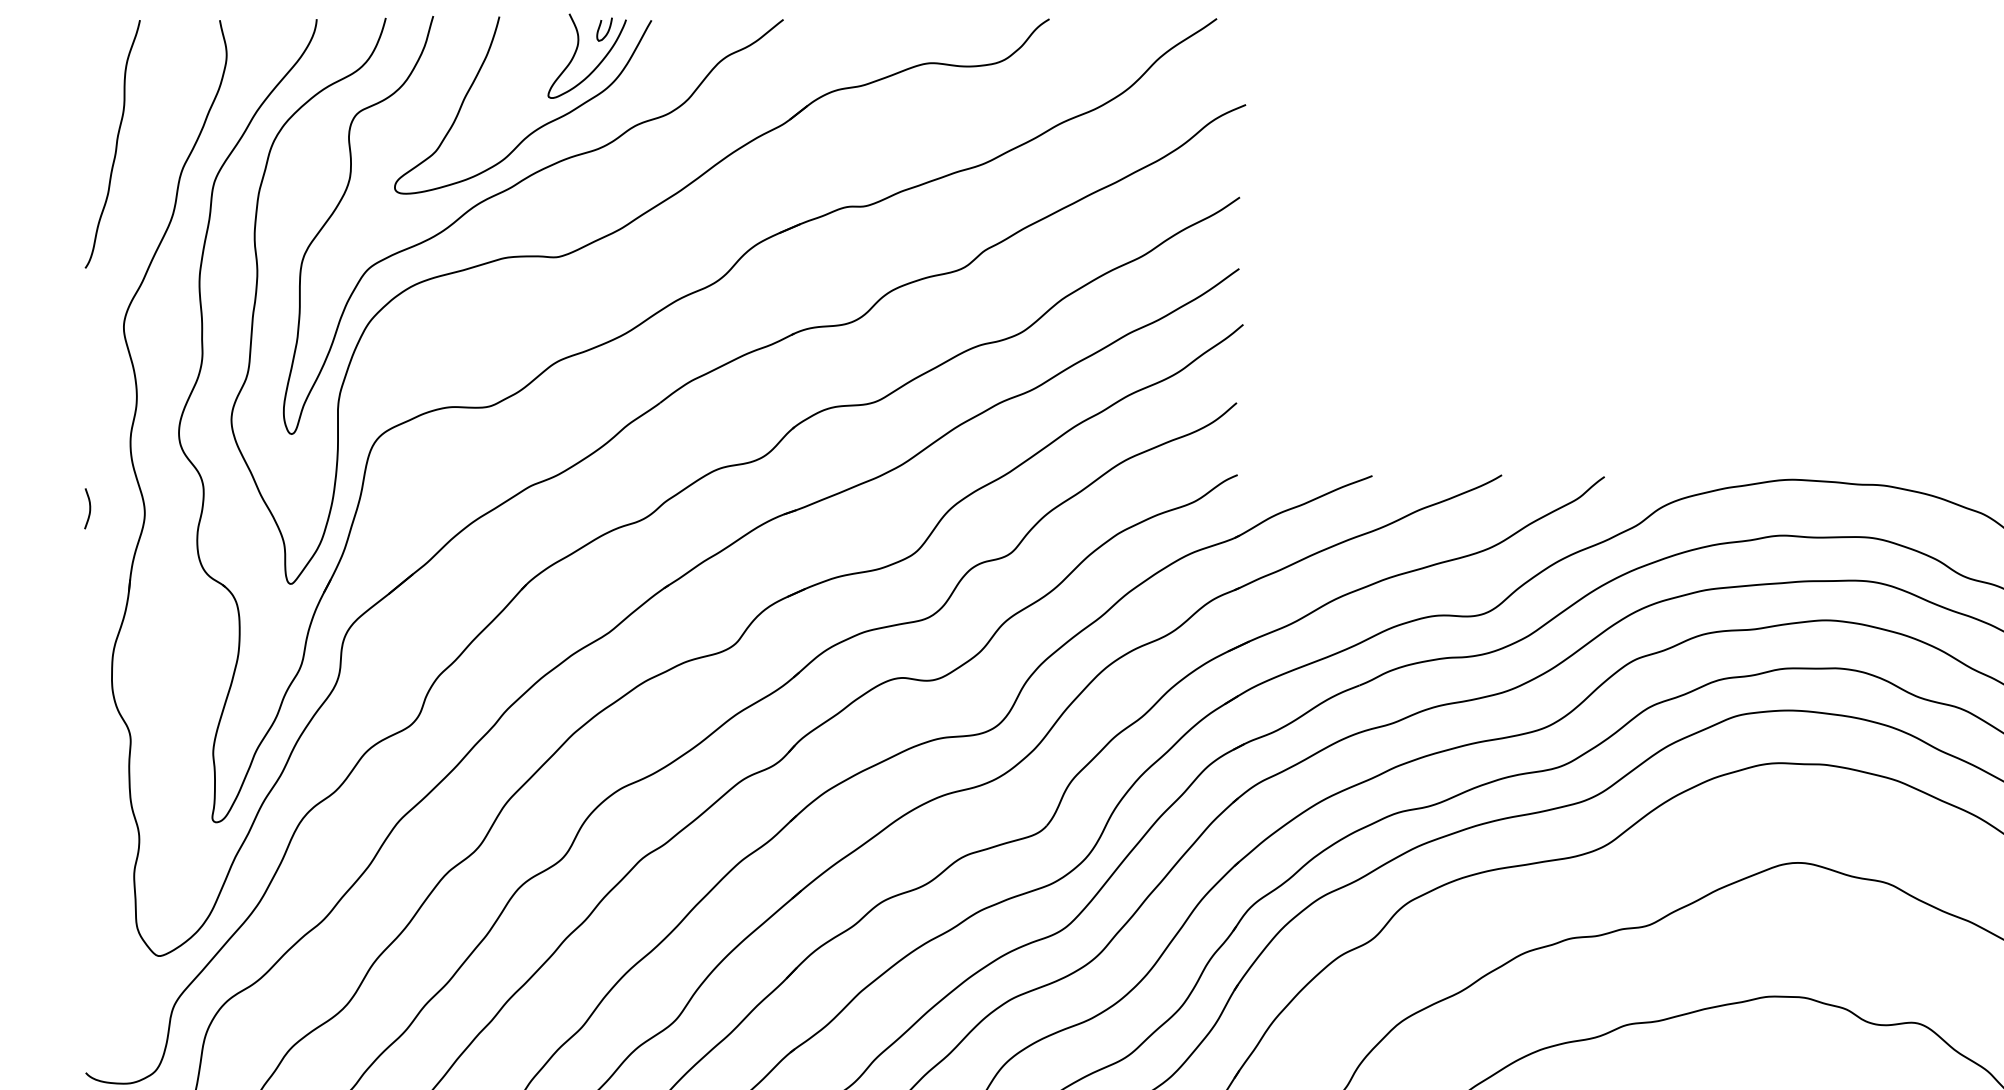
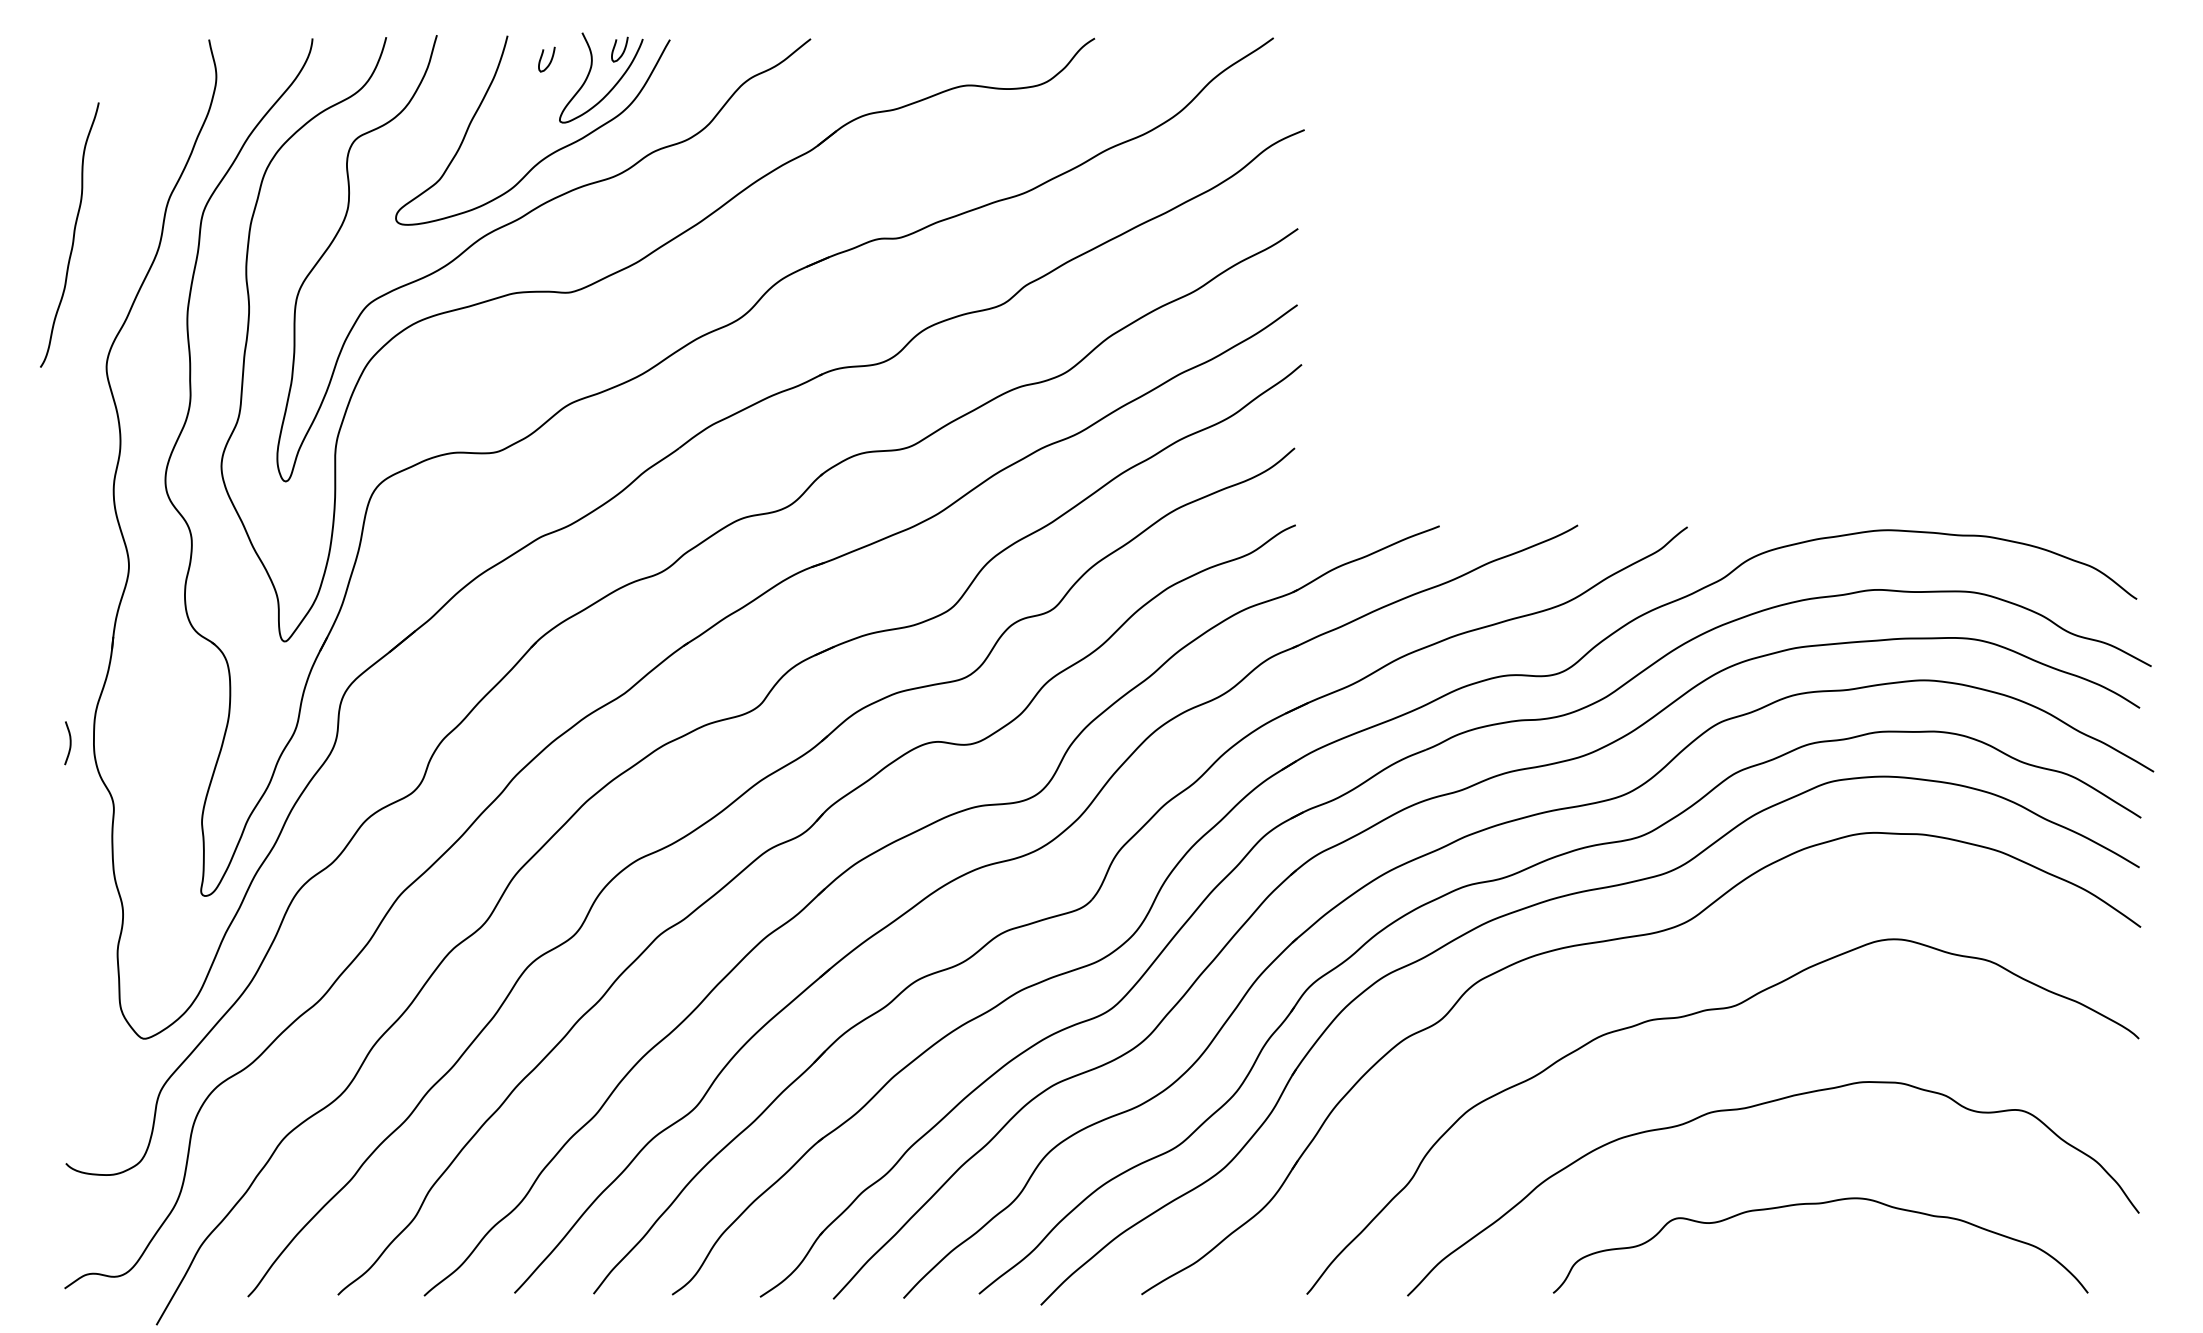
curve: (539, 38) -> (550, 59), added
curve: (116, 143) -> (73, 234), moved
curve: (89, 509) -> (69, 743), moved

